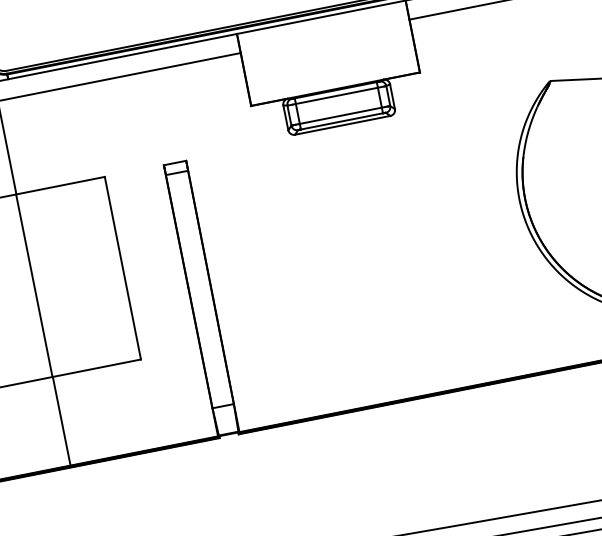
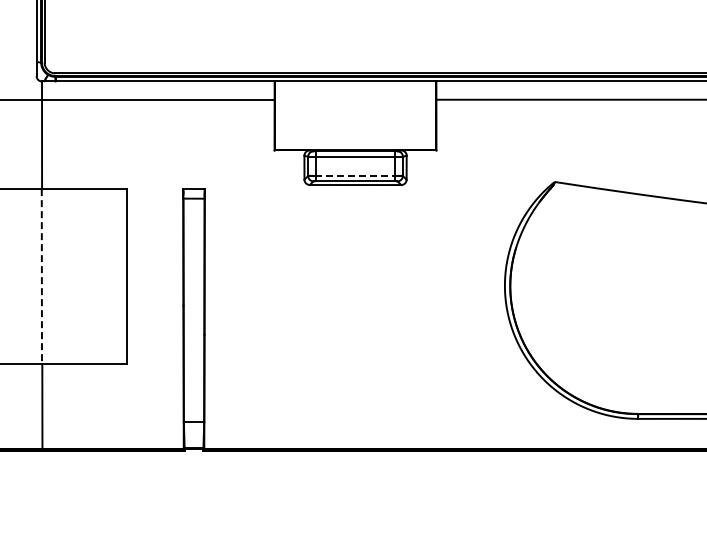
line: (340, 115) -> (355, 175), solid -> dashed
line: (34, 286) -> (41, 277), solid -> dashed

